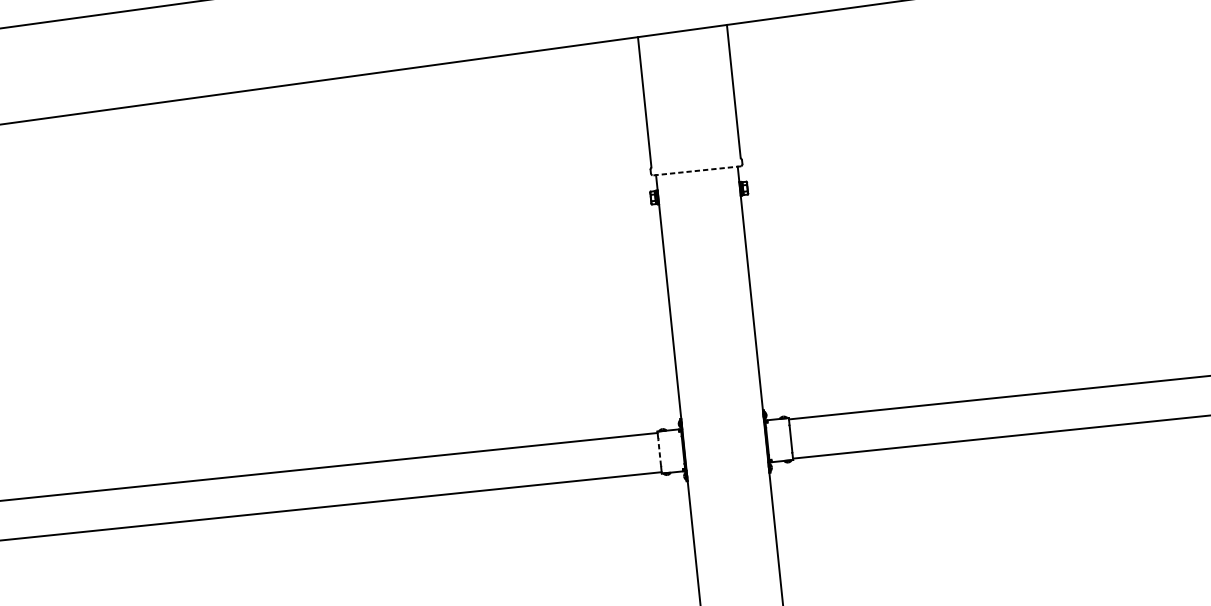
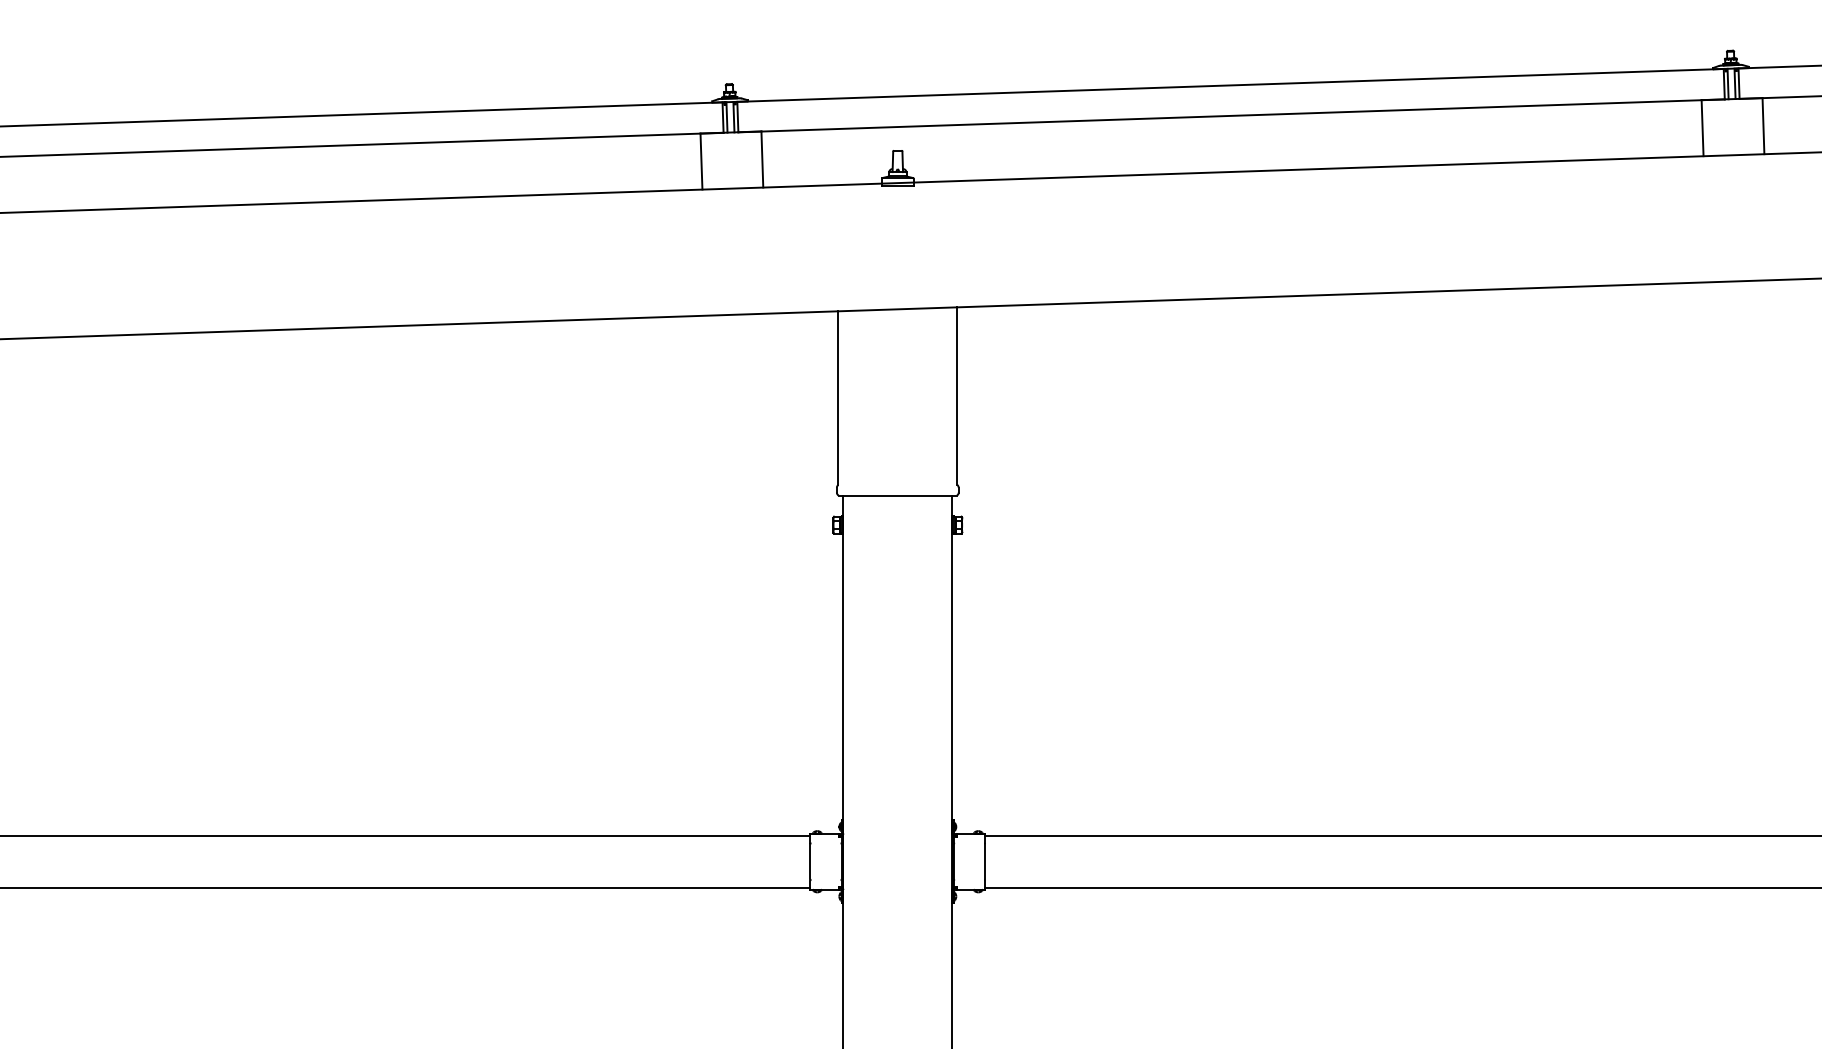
line: (696, 170) -> (897, 495), dashed -> solid
line: (659, 452) -> (810, 861), dashed -> solid

